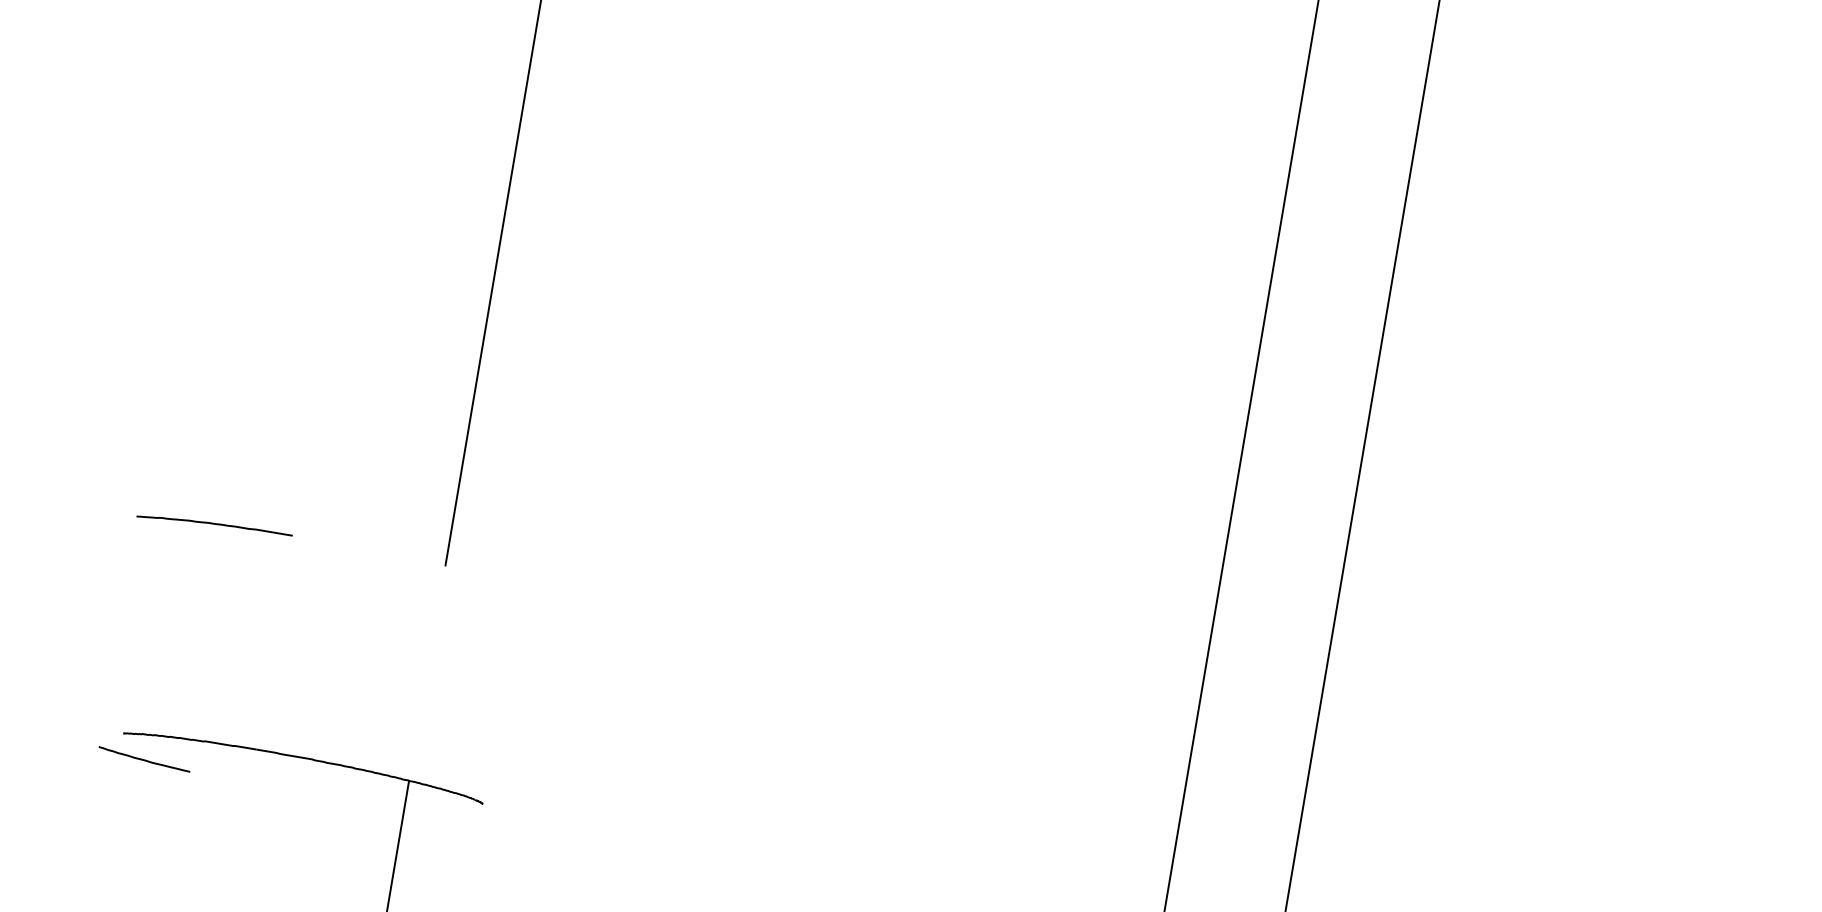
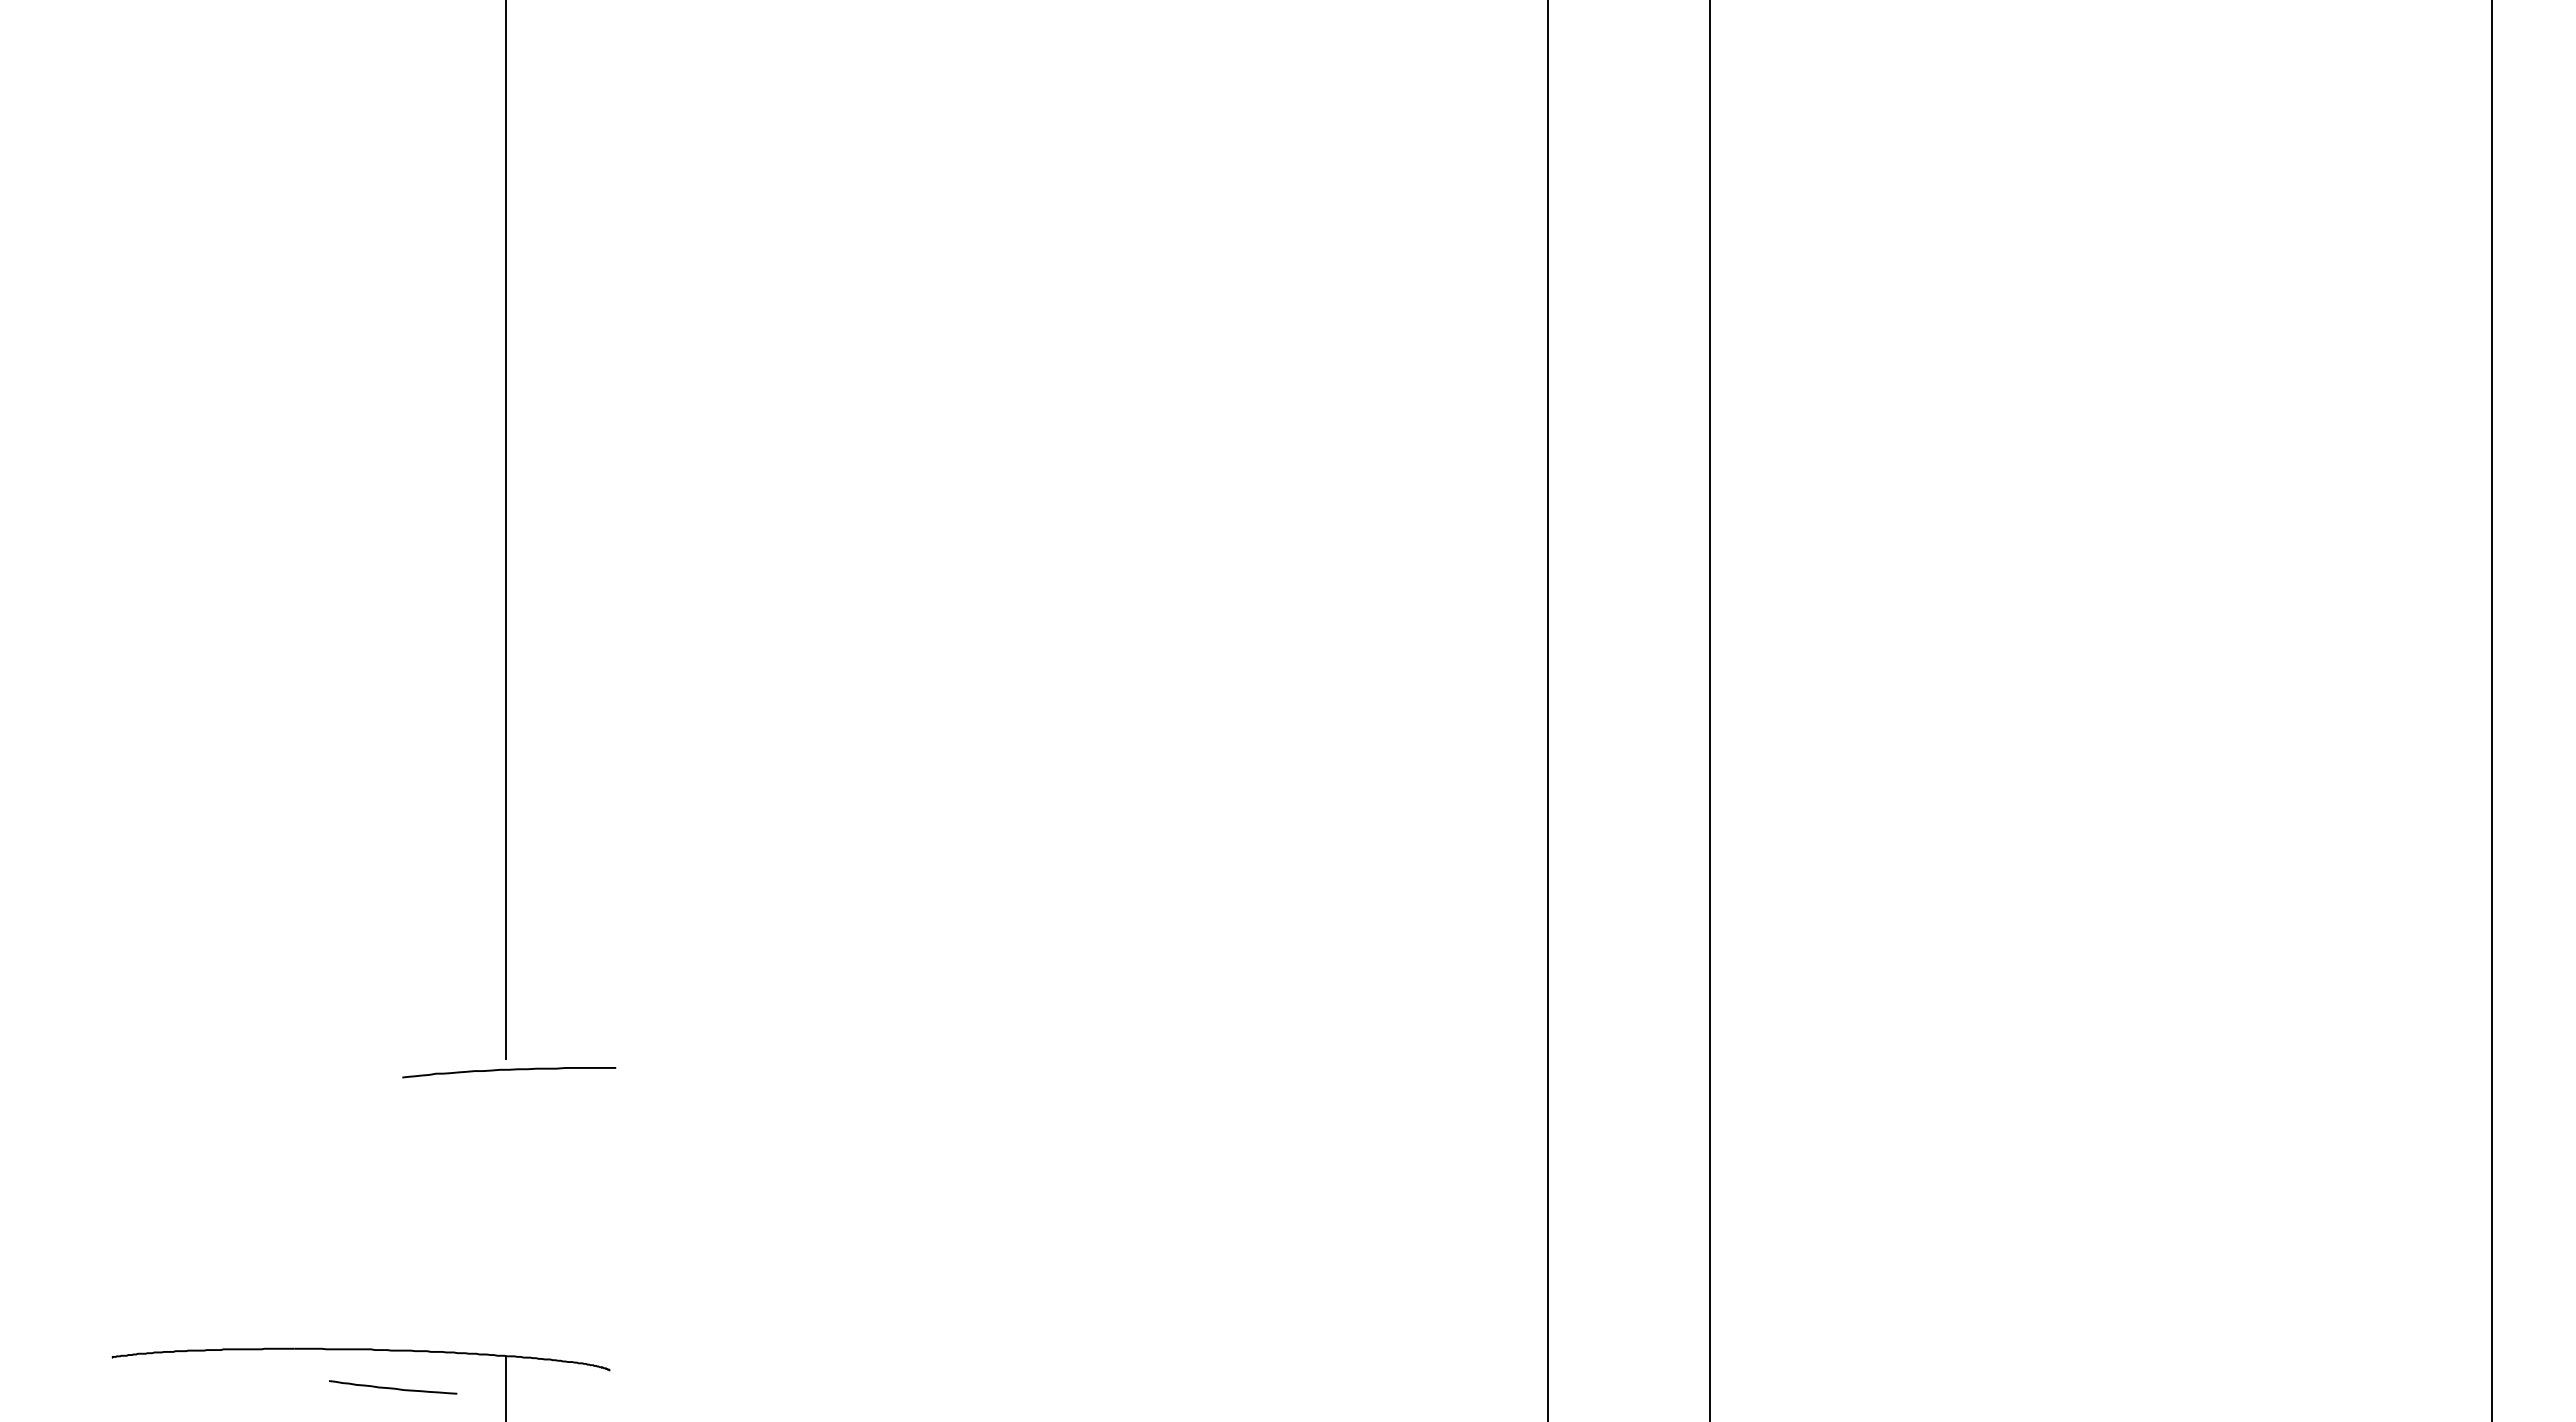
curve: (215, 524) -> (509, 1070), moved
curve: (144, 759) -> (393, 1387), moved

